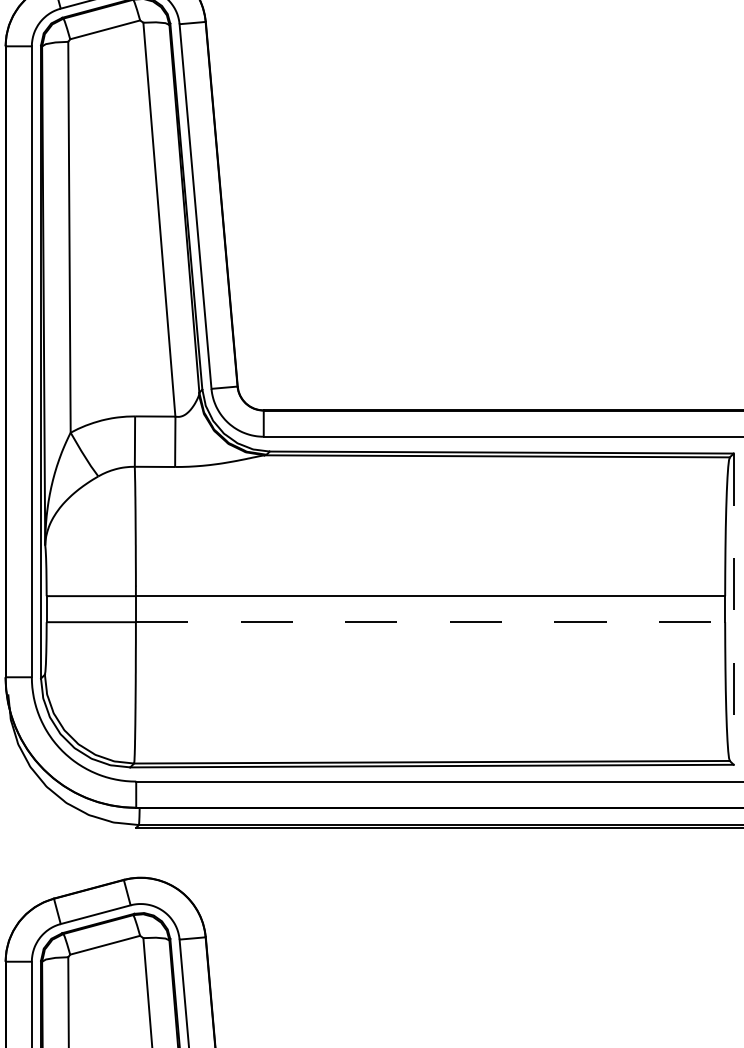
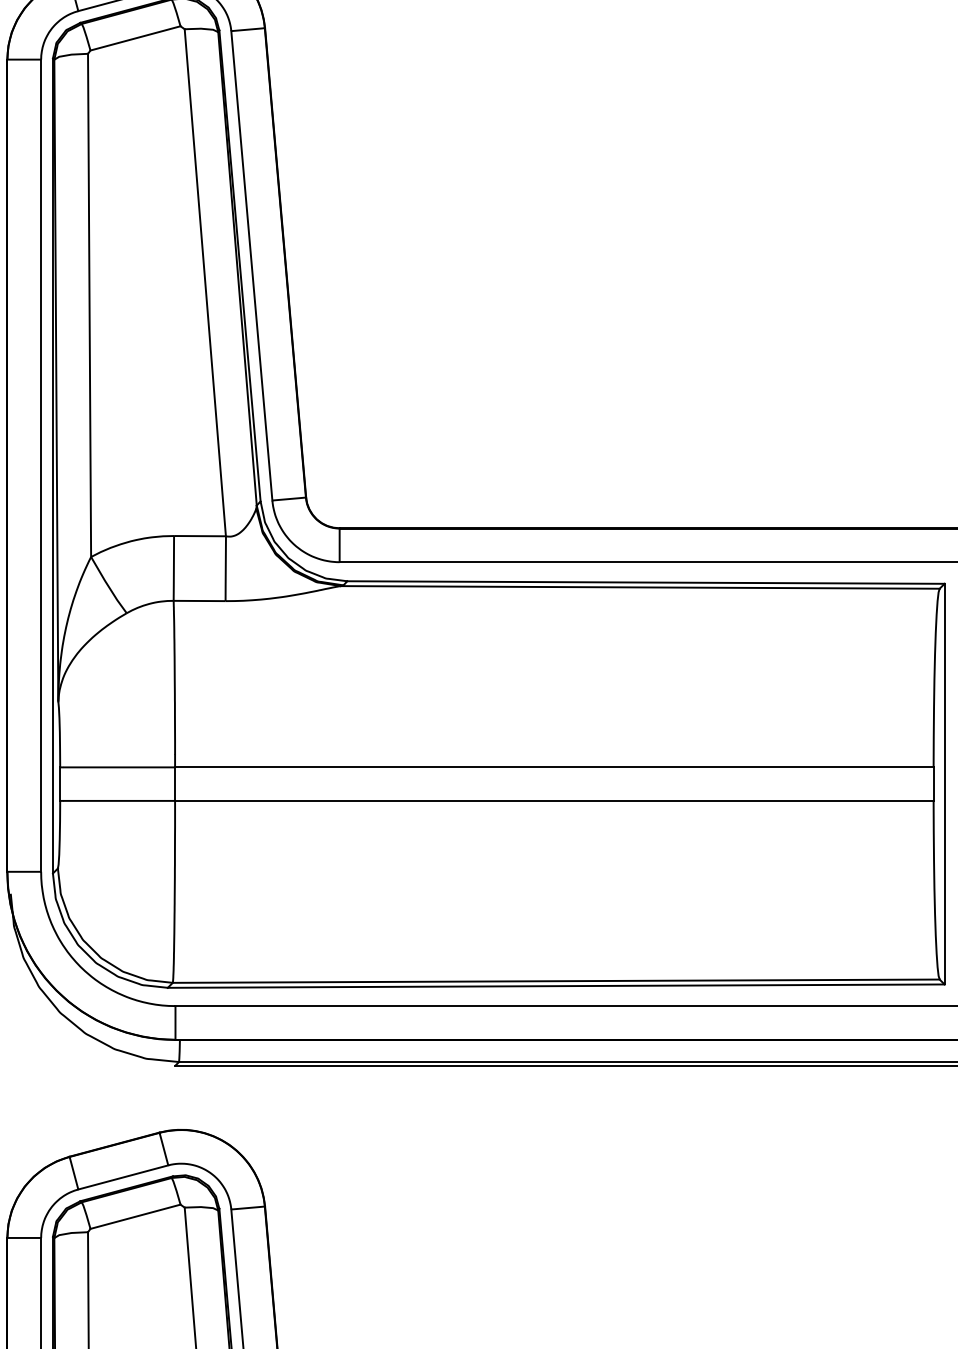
line: (733, 609) -> (944, 784), dashed -> solid
line: (430, 622) -> (554, 801), dashed -> solid

